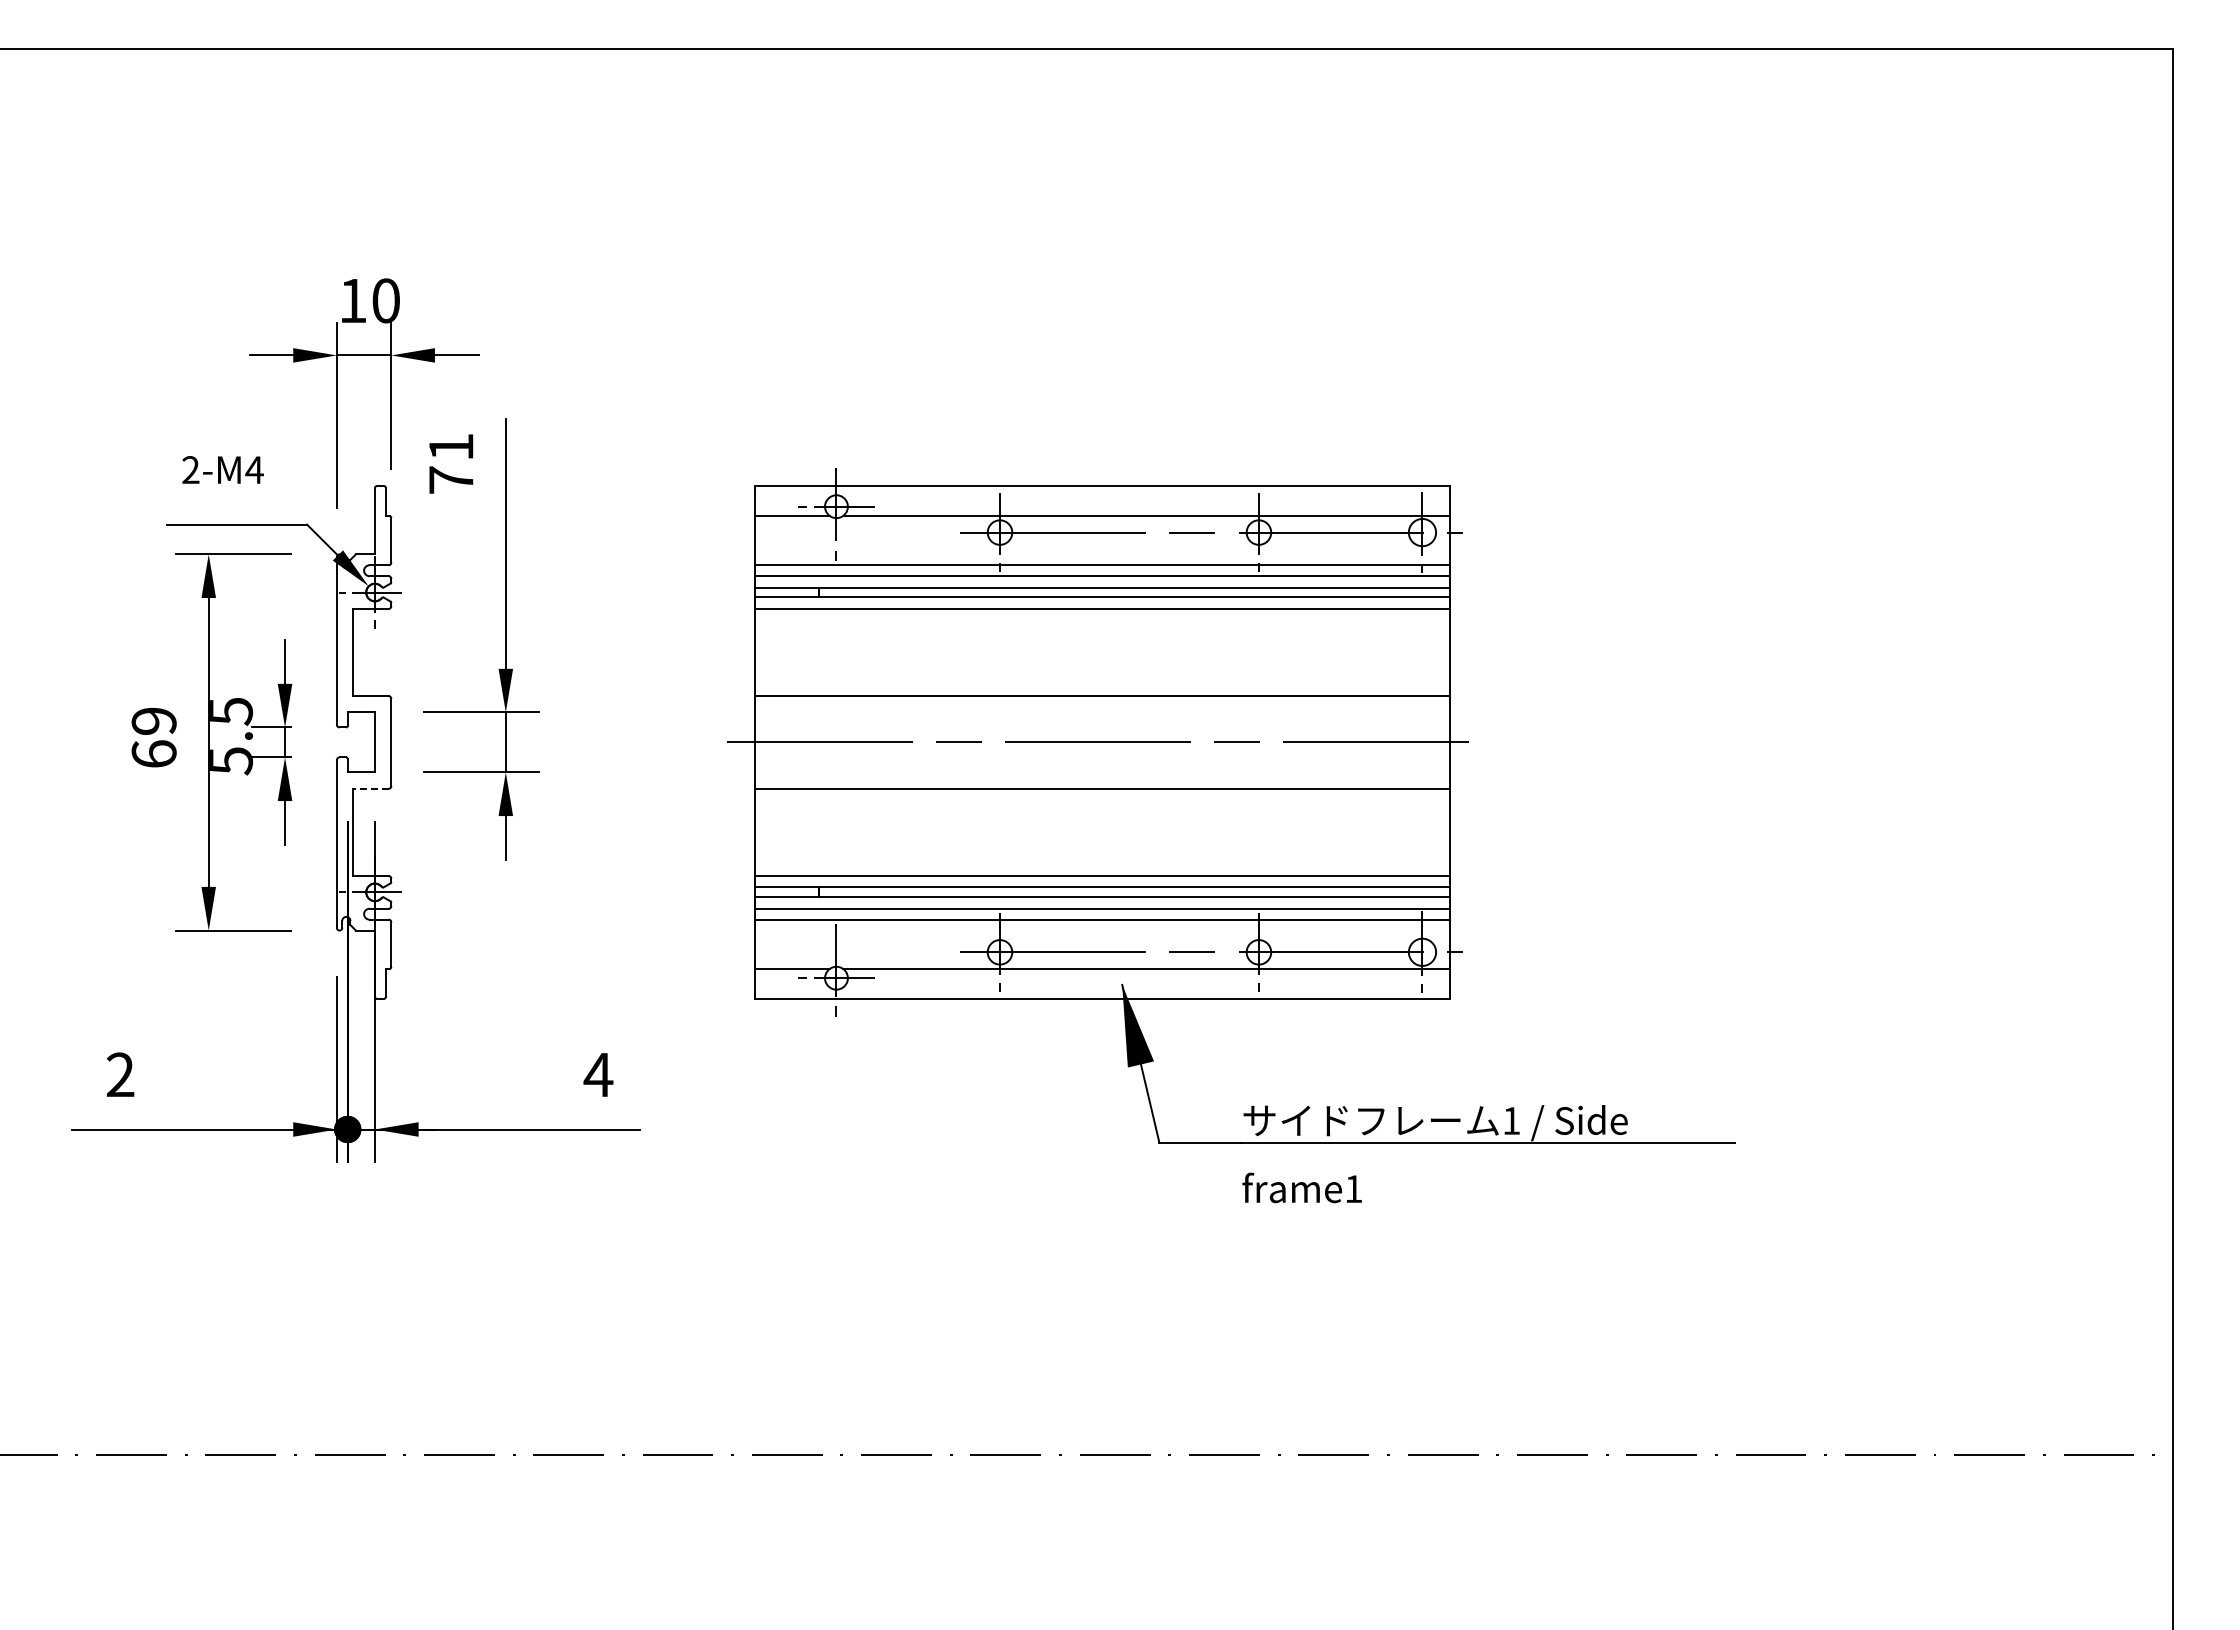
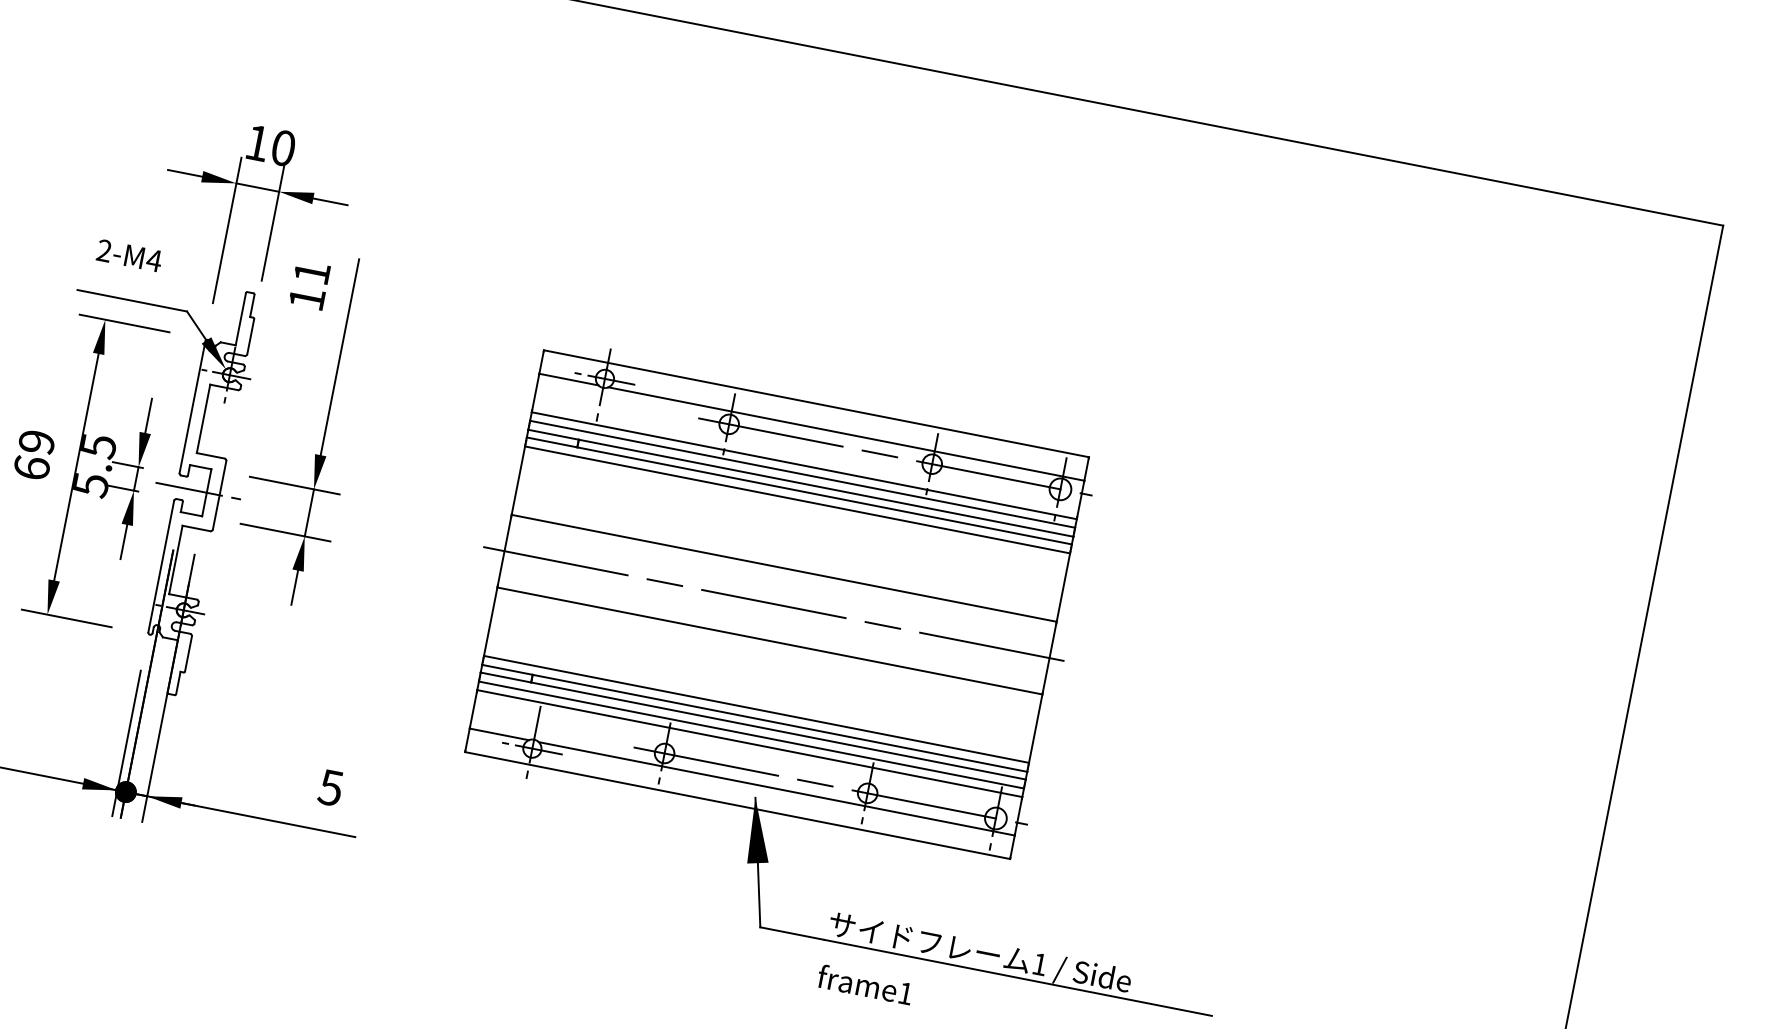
text: (451, 479) -> (307, 298), 71 -> 11
line: (363, 742) -> (197, 491), added
line: (370, 788) -> (196, 528), dashed -> solid
text: (598, 1075) -> (330, 788), 4 -> 5

